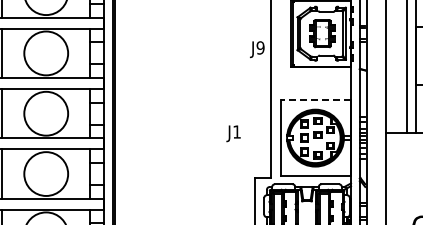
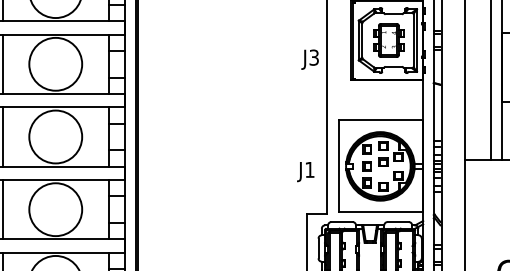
text: (260, 47) -> (314, 57), J9 -> J3
line: (315, 99) -> (380, 119), dashed -> solid
text: (233, 133) -> (305, 171), moved

